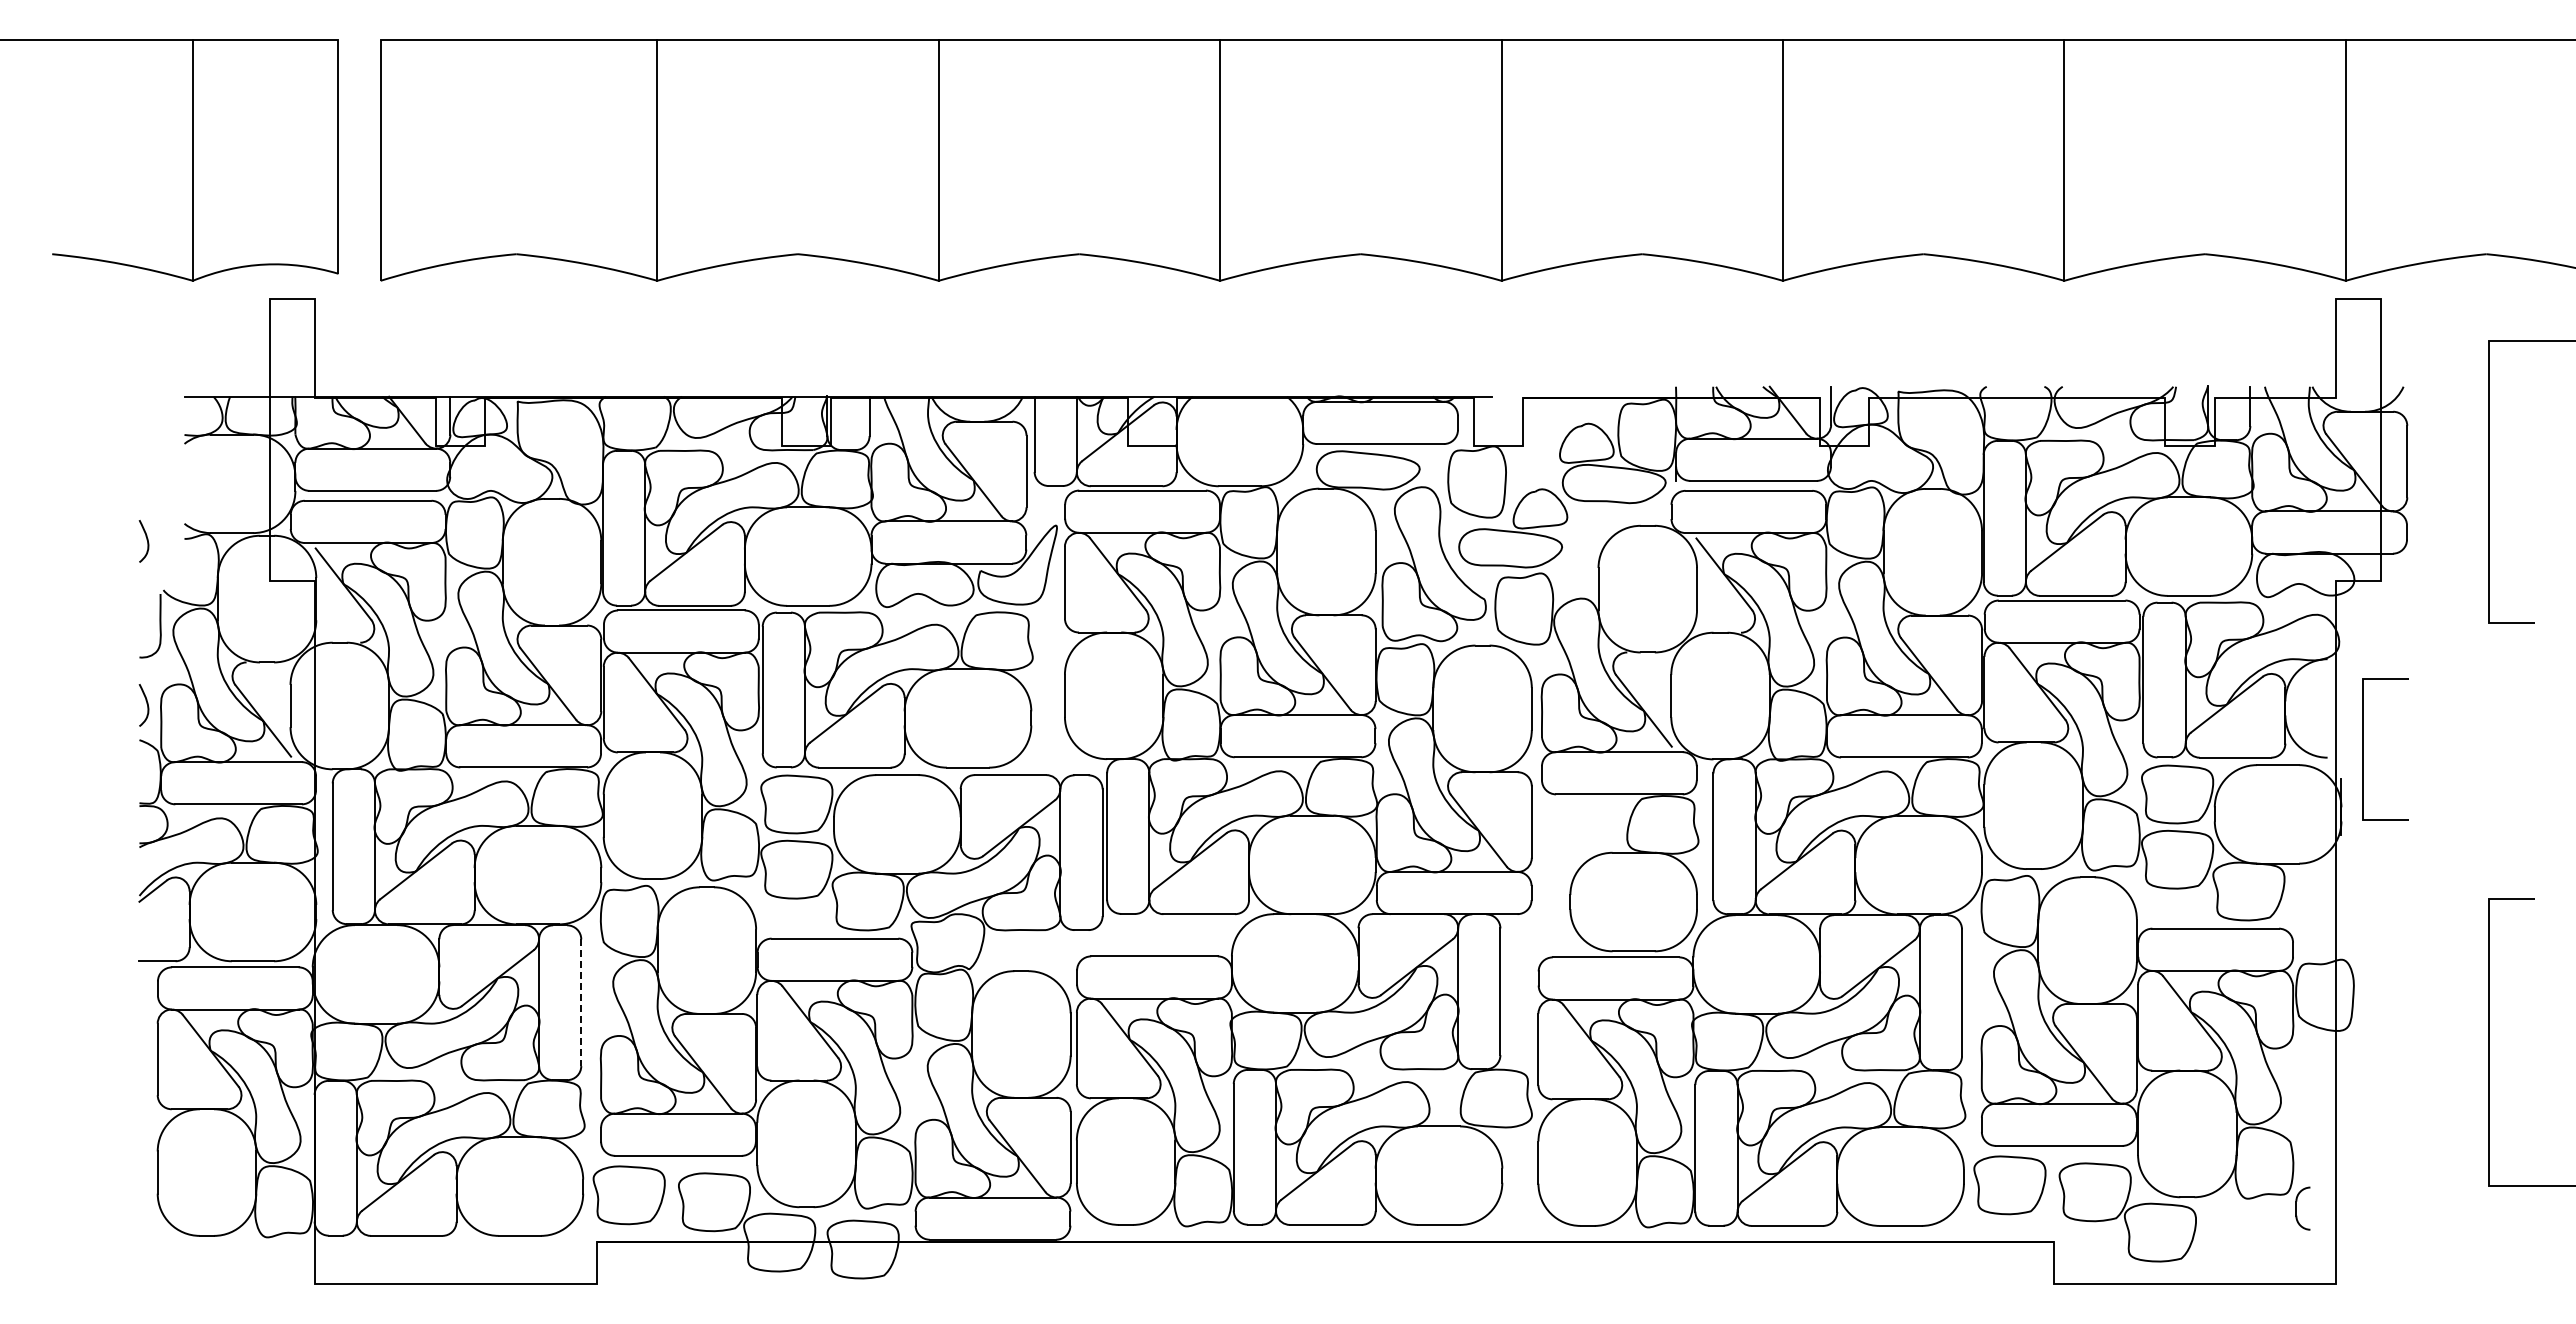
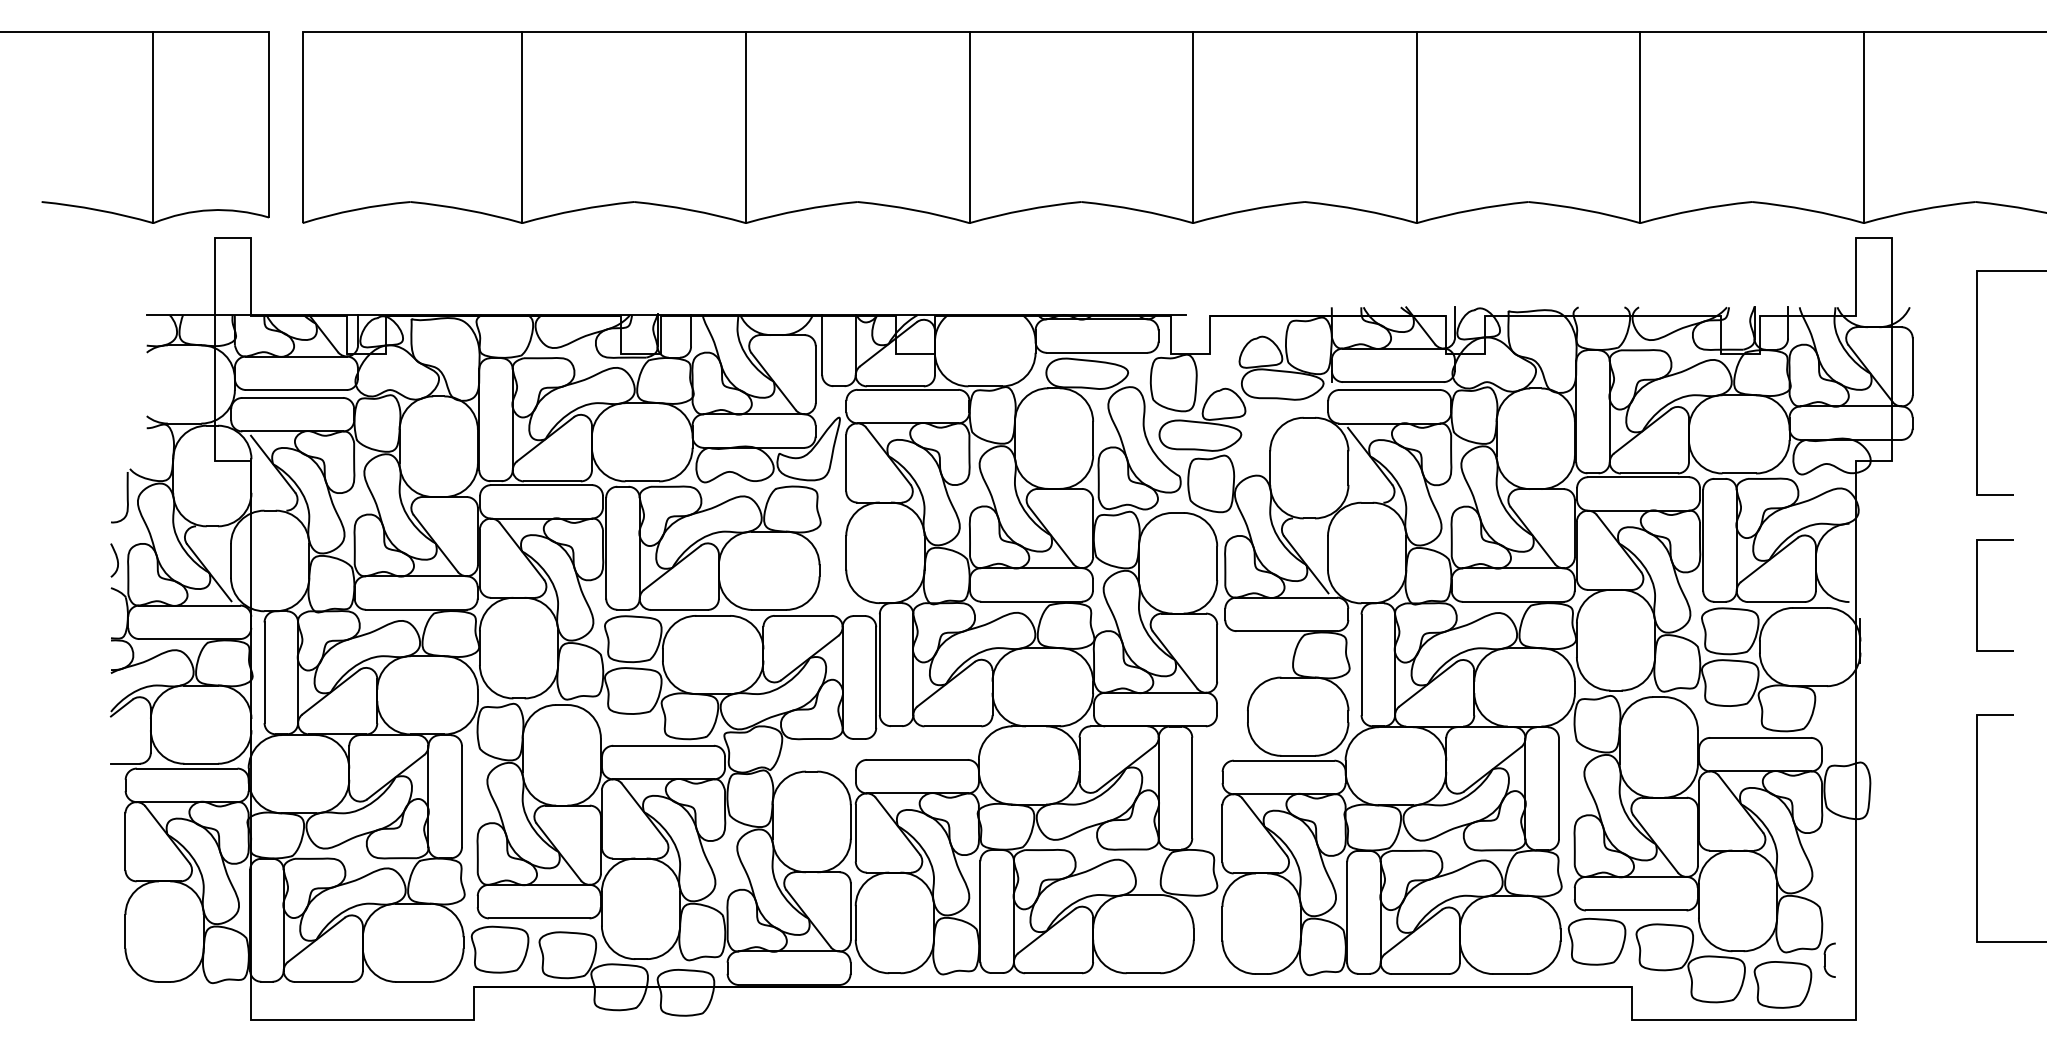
curve: (146, 540) -> (116, 429), removed
line: (2363, 749) -> (1978, 595), moved
line: (581, 1003) -> (462, 797), dashed -> solid
curve: (2244, 1212) -> (1783, 963), added

